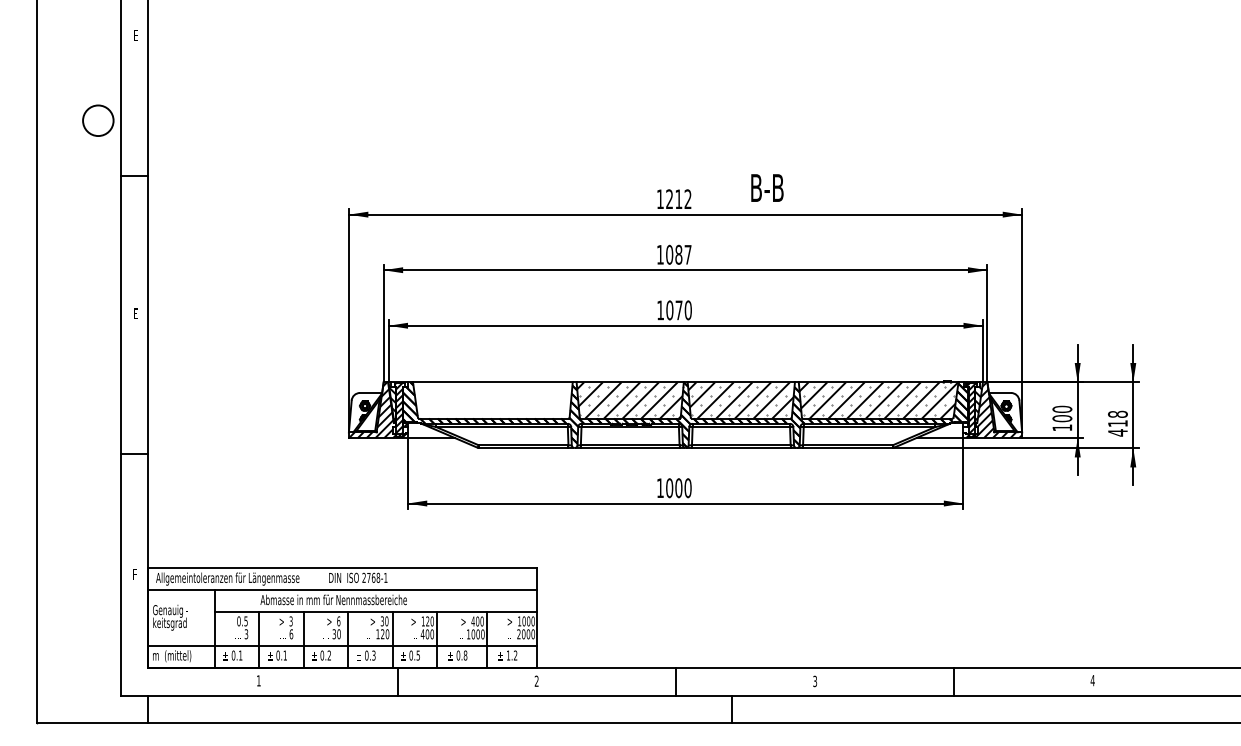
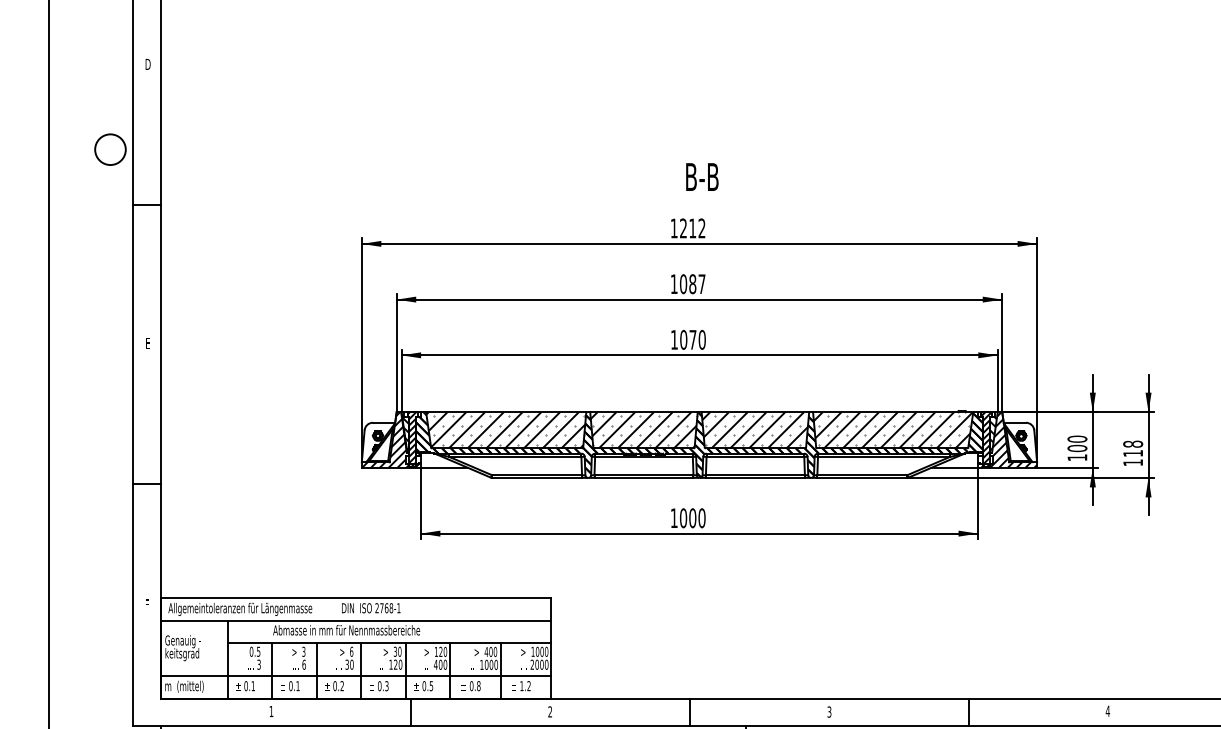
text: (135, 35) -> (147, 64), E -> D
text: (767, 187) -> (702, 176), moved
hatch: (492, 400) -> (505, 430), added
text: (1117, 432) -> (1132, 462), 418 -> 118

